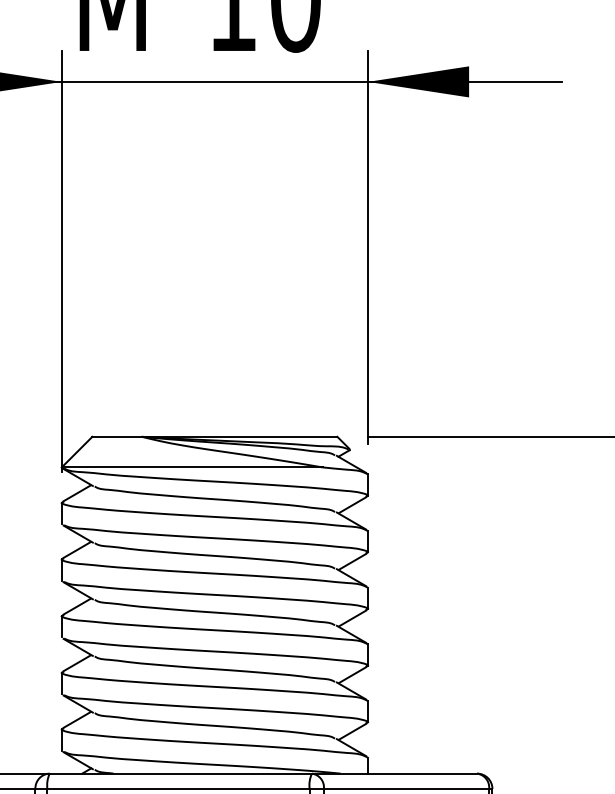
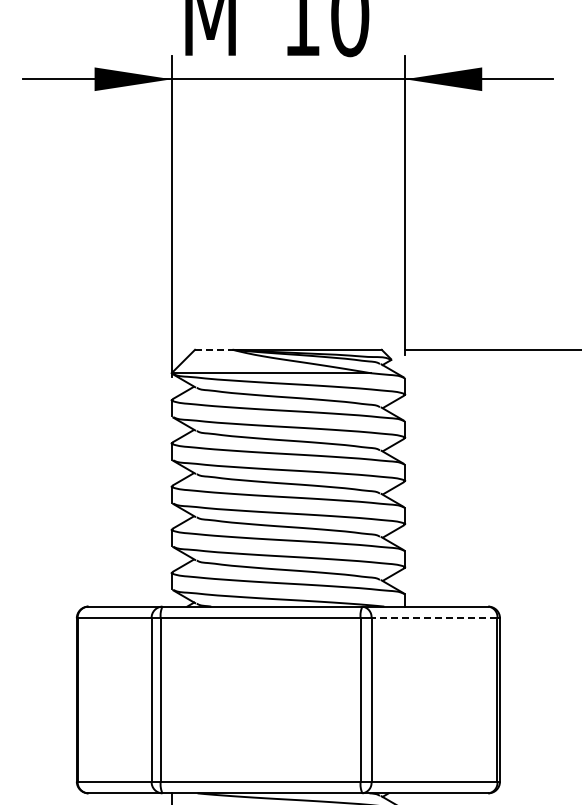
line: (116, 436) -> (213, 349), solid -> dashed
line: (406, 789) -> (434, 618), solid -> dashed

